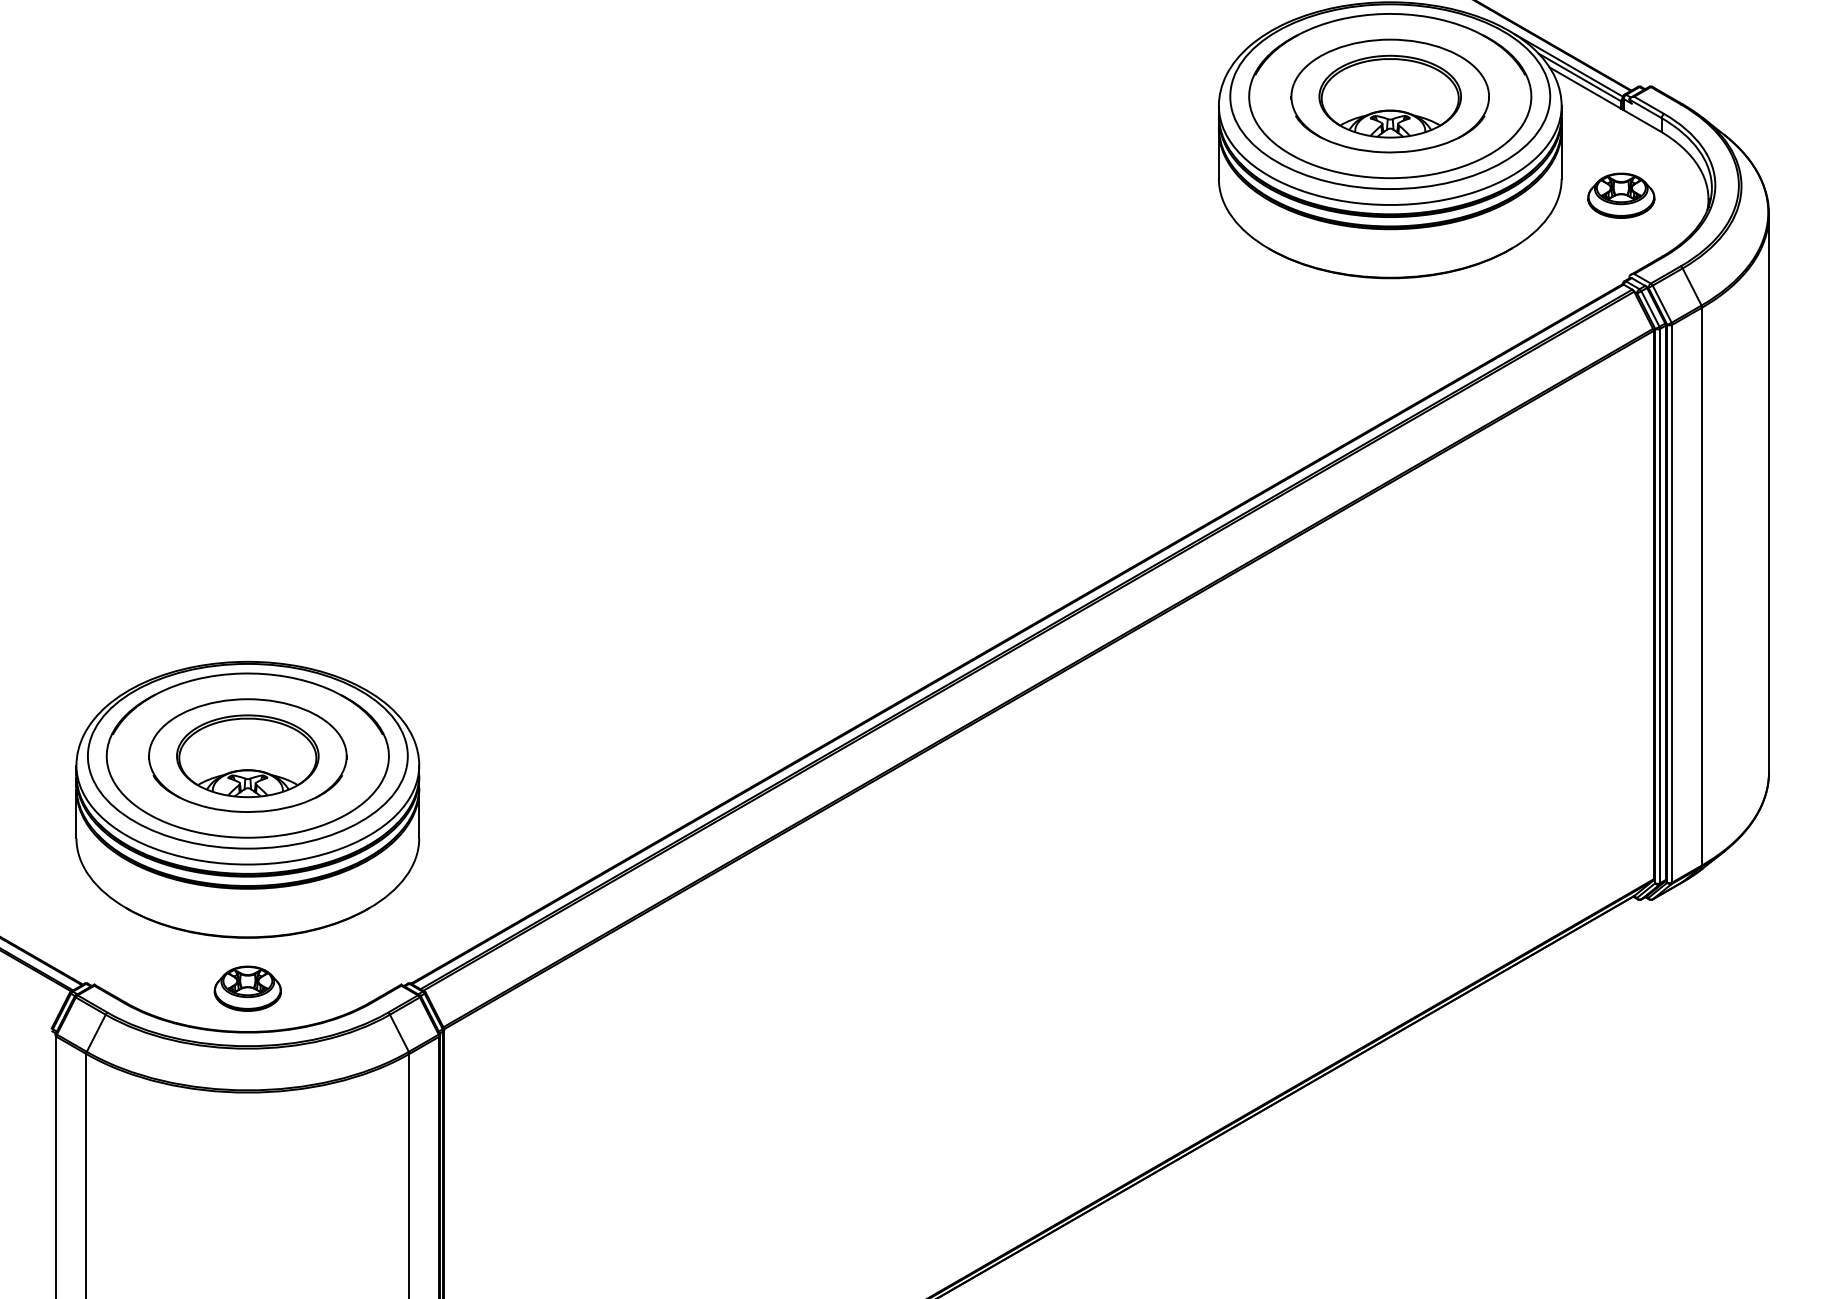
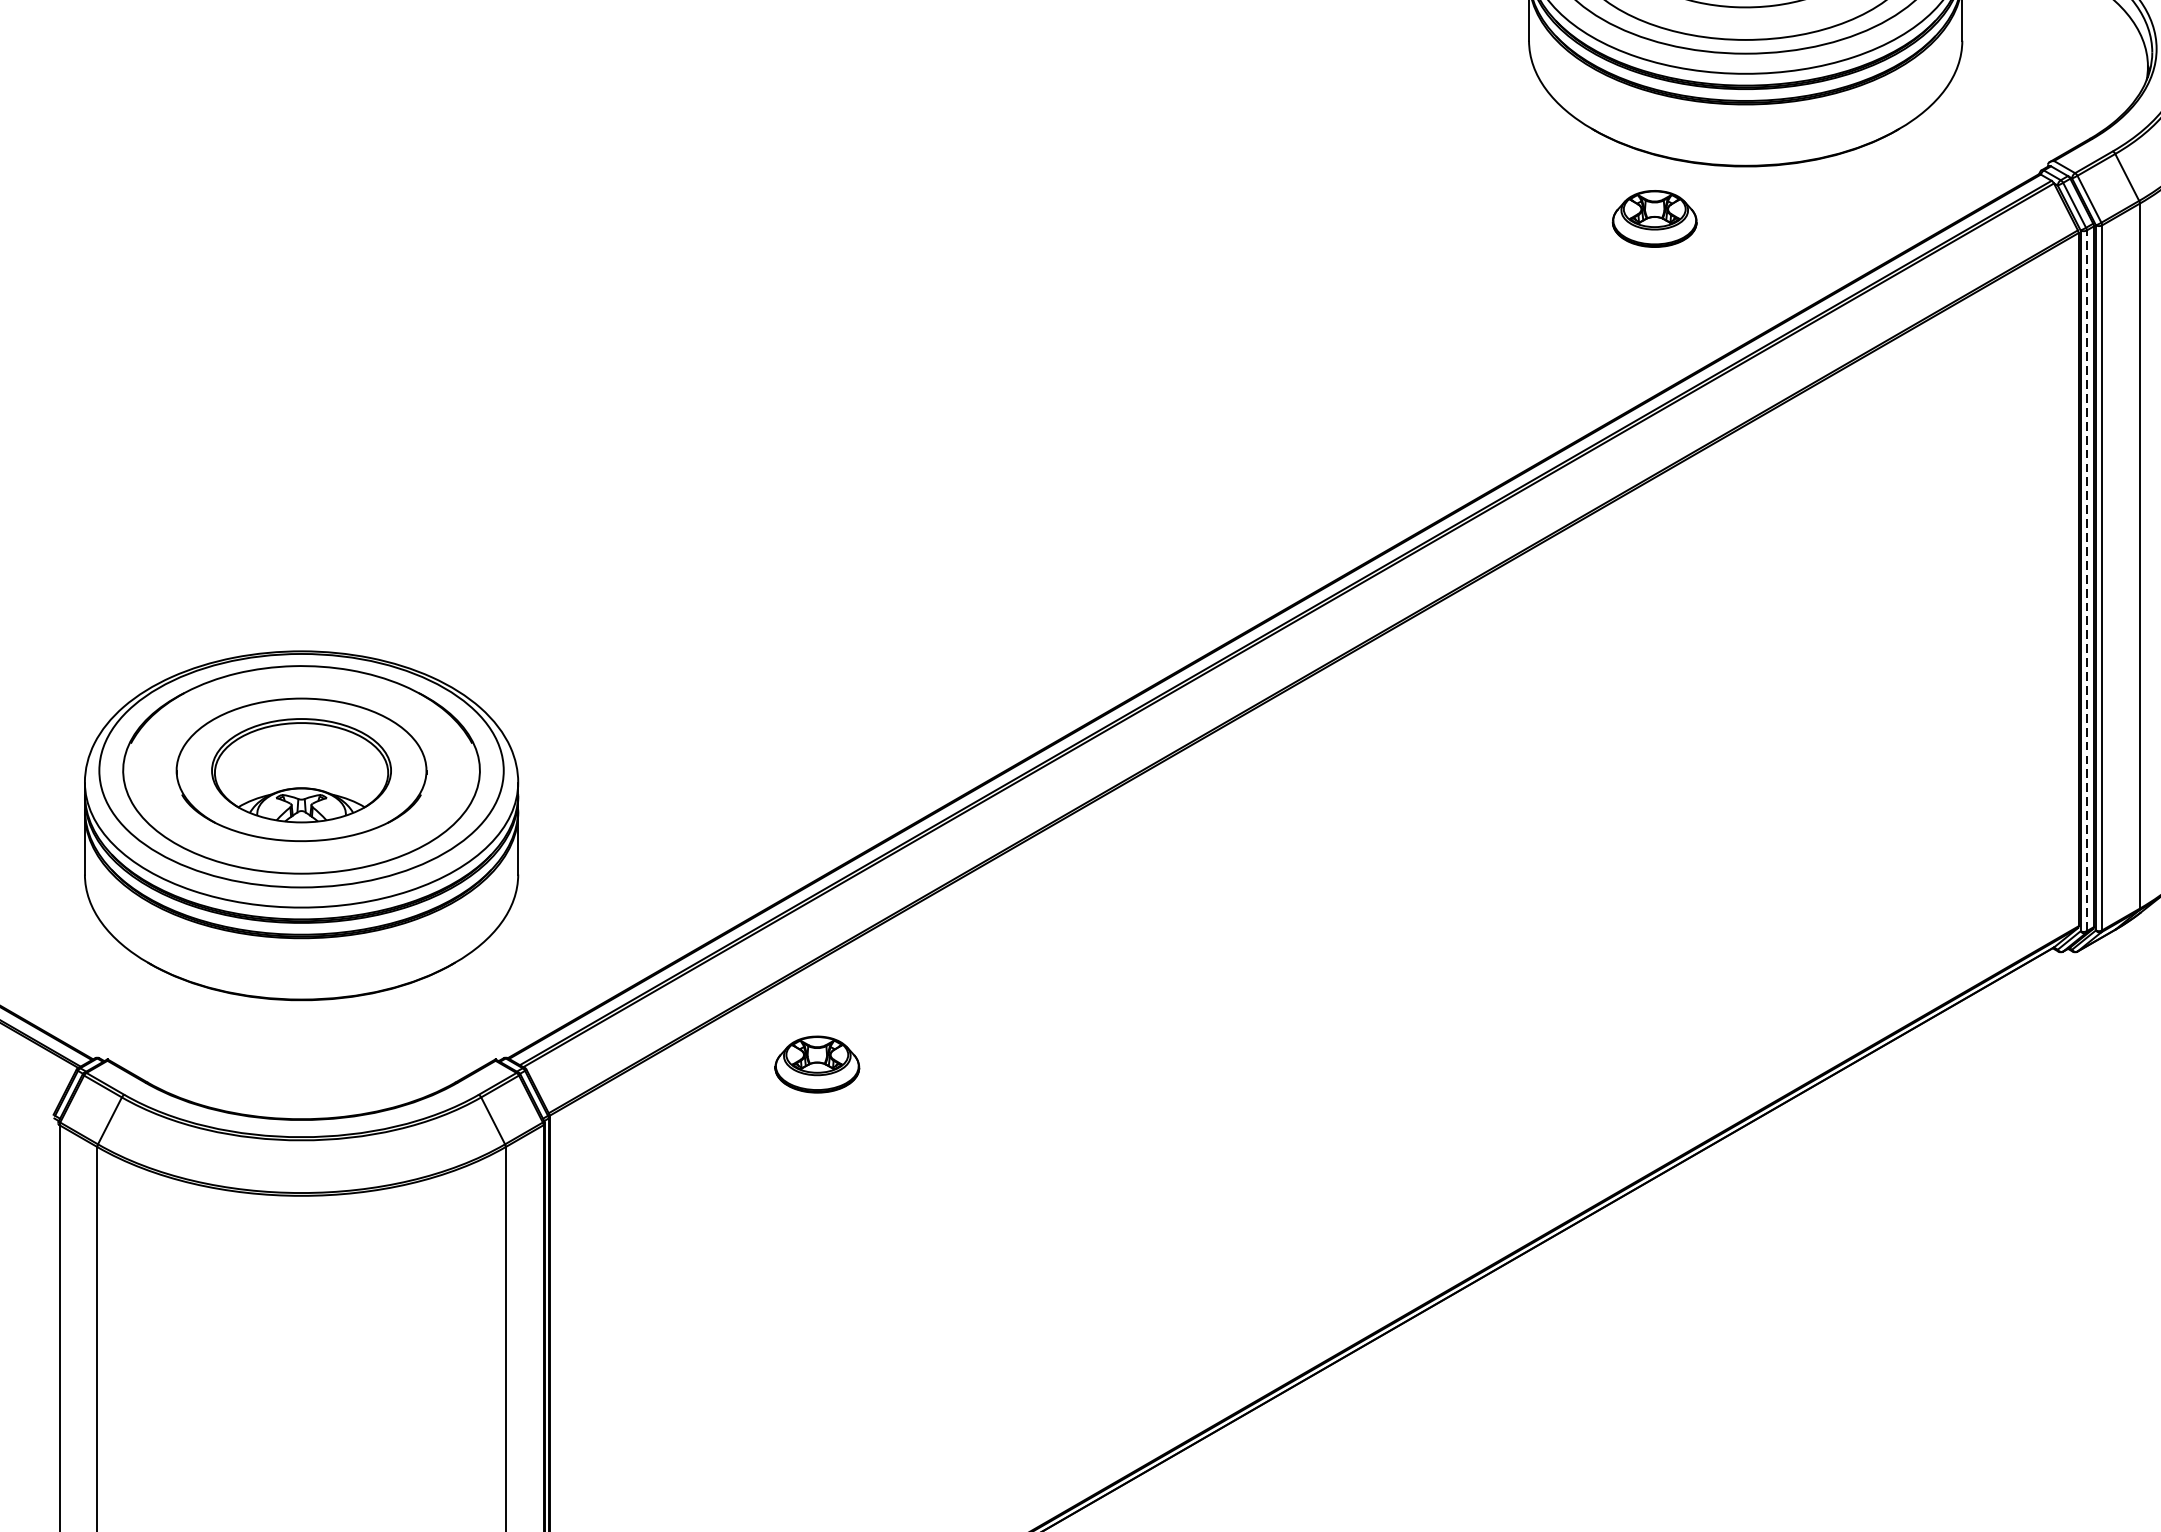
part: (1621, 195) -> (1654, 218), moved
line: (1660, 605) -> (2087, 580), solid -> dashed
part: (247, 988) -> (816, 1064), moved

